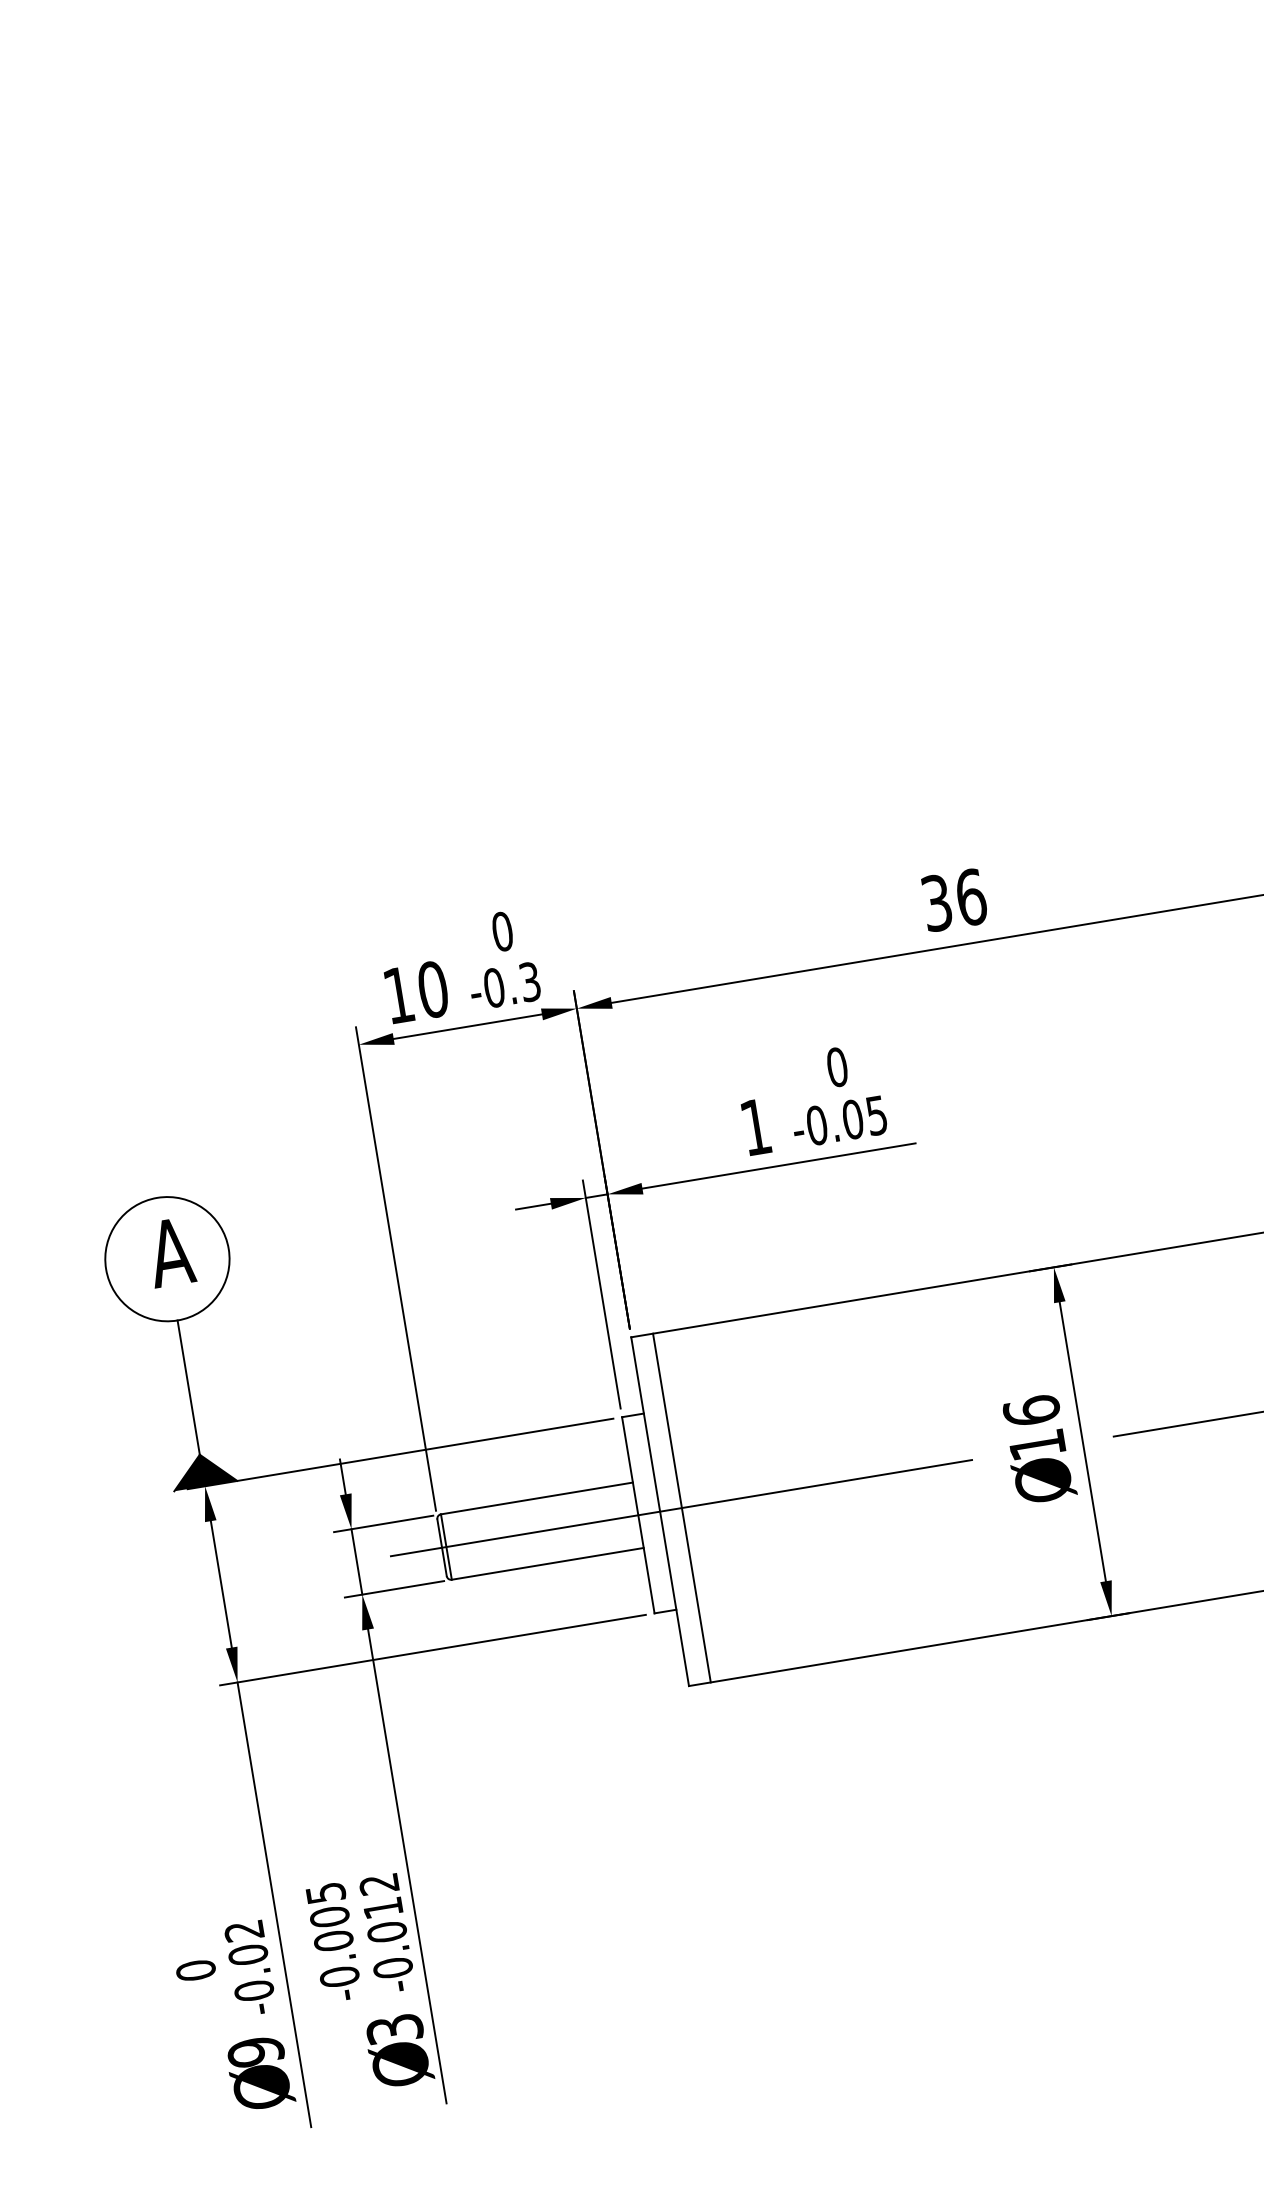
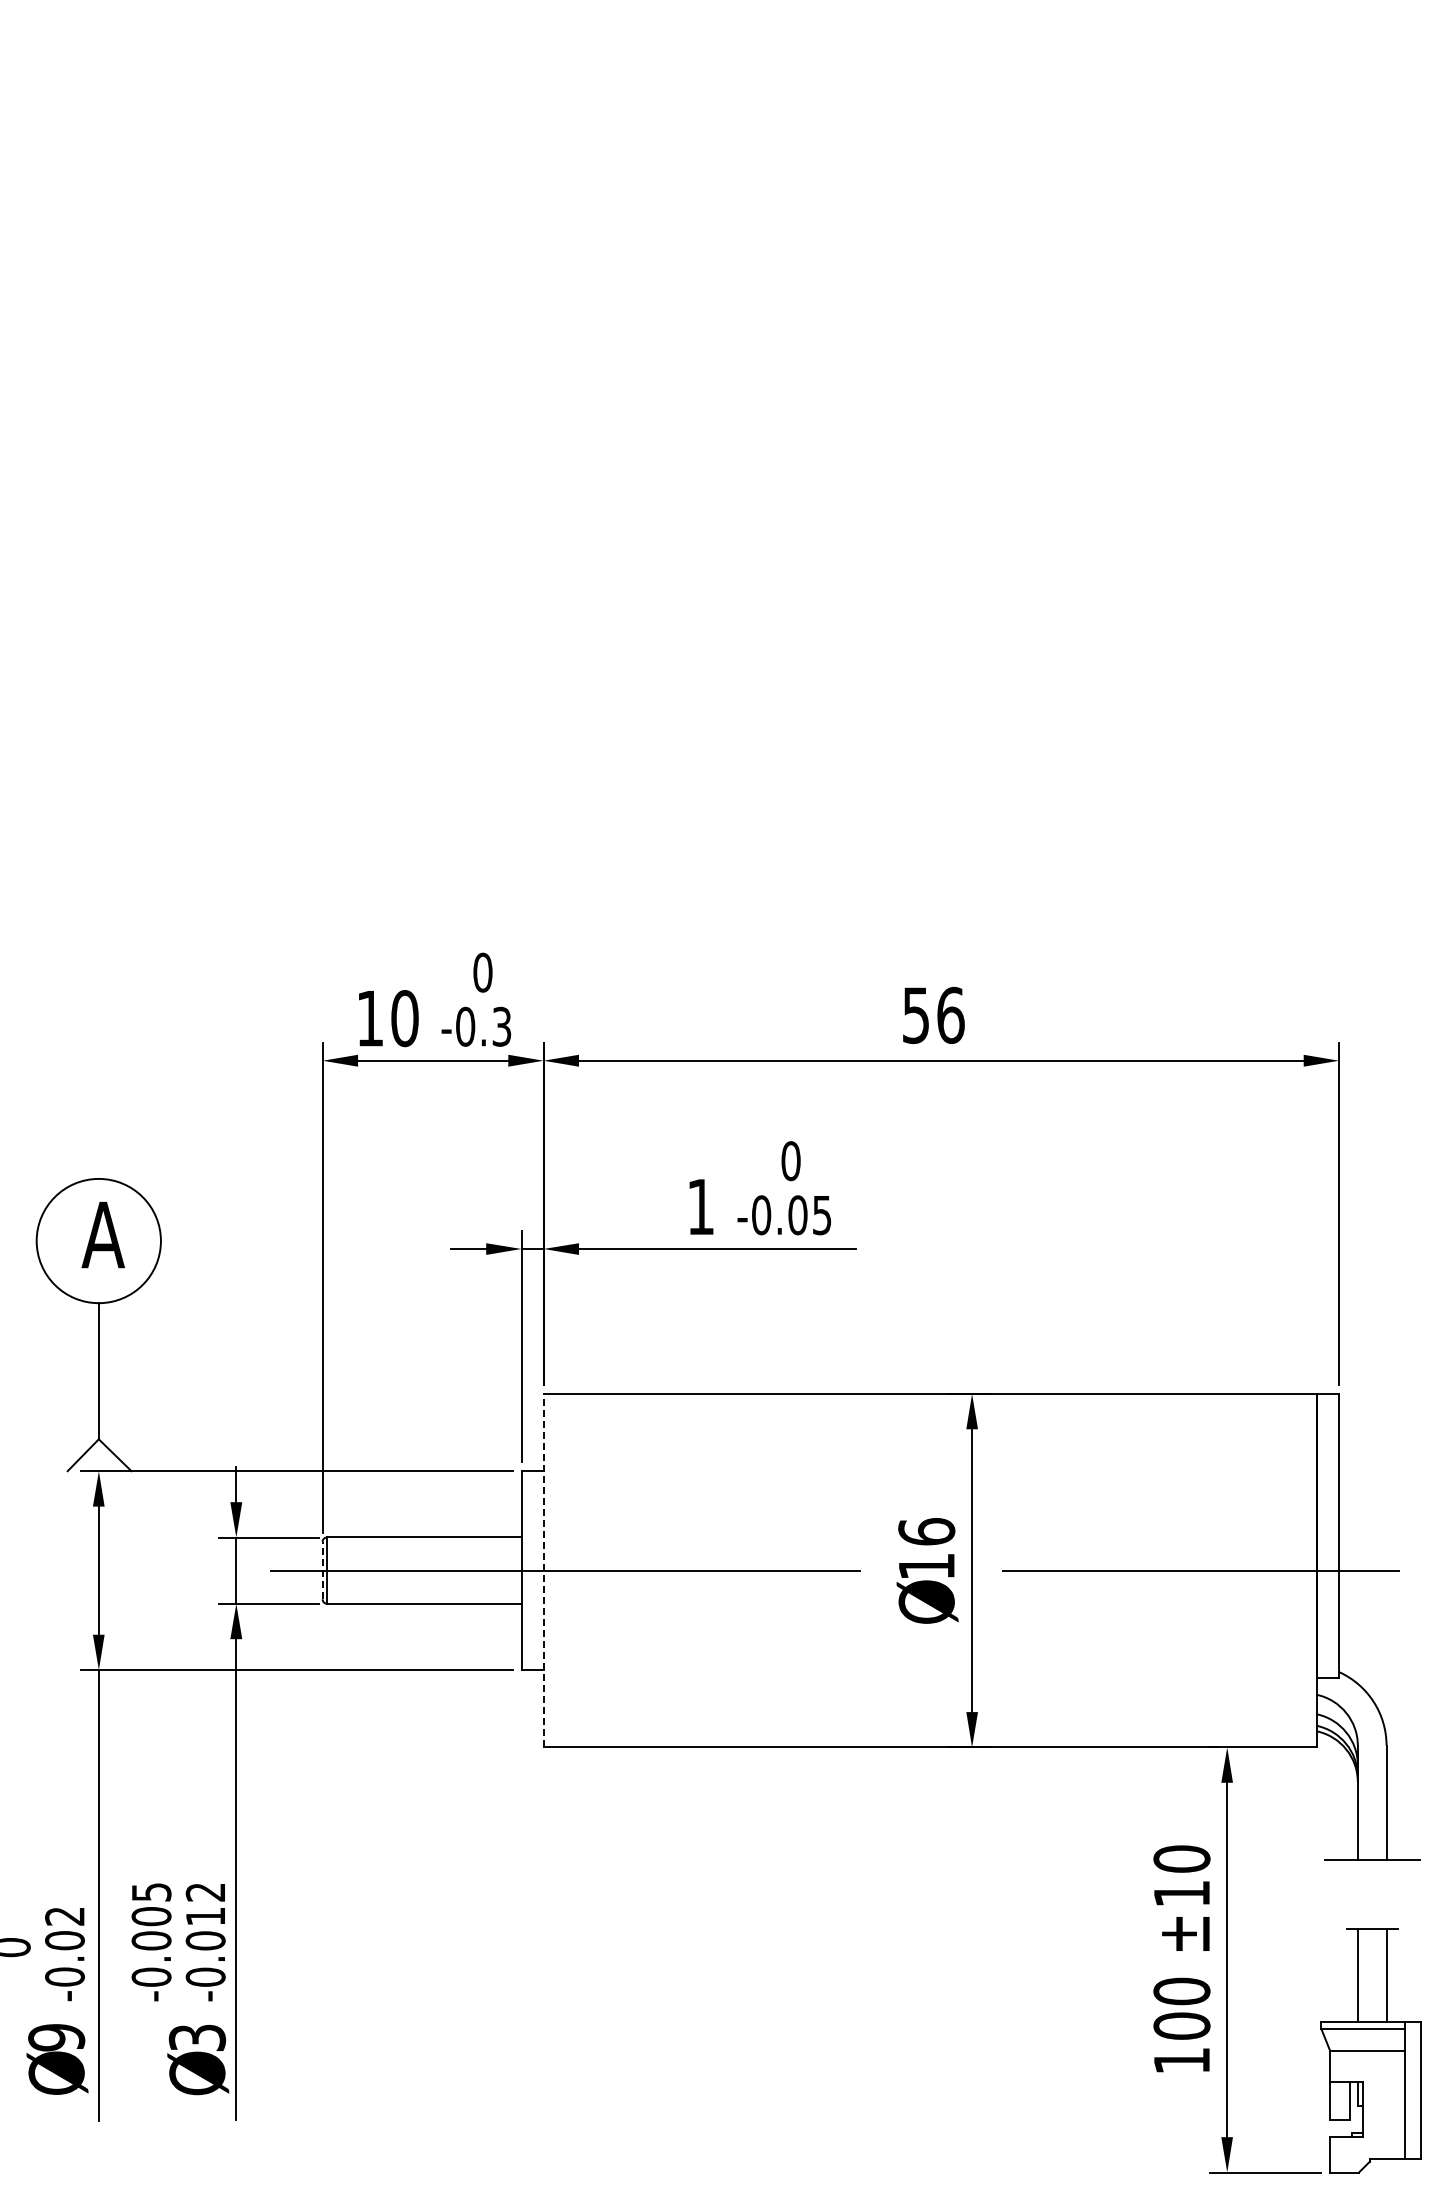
text: (937, 902) -> (916, 1014), 36 -> 56
fill: (203, 1470) -> (99, 1455), removed
line: (681, 1507) -> (565, 1570), removed
line: (659, 1511) -> (543, 1570), solid -> dashed
line: (441, 1547) -> (322, 1570), solid -> dashed

